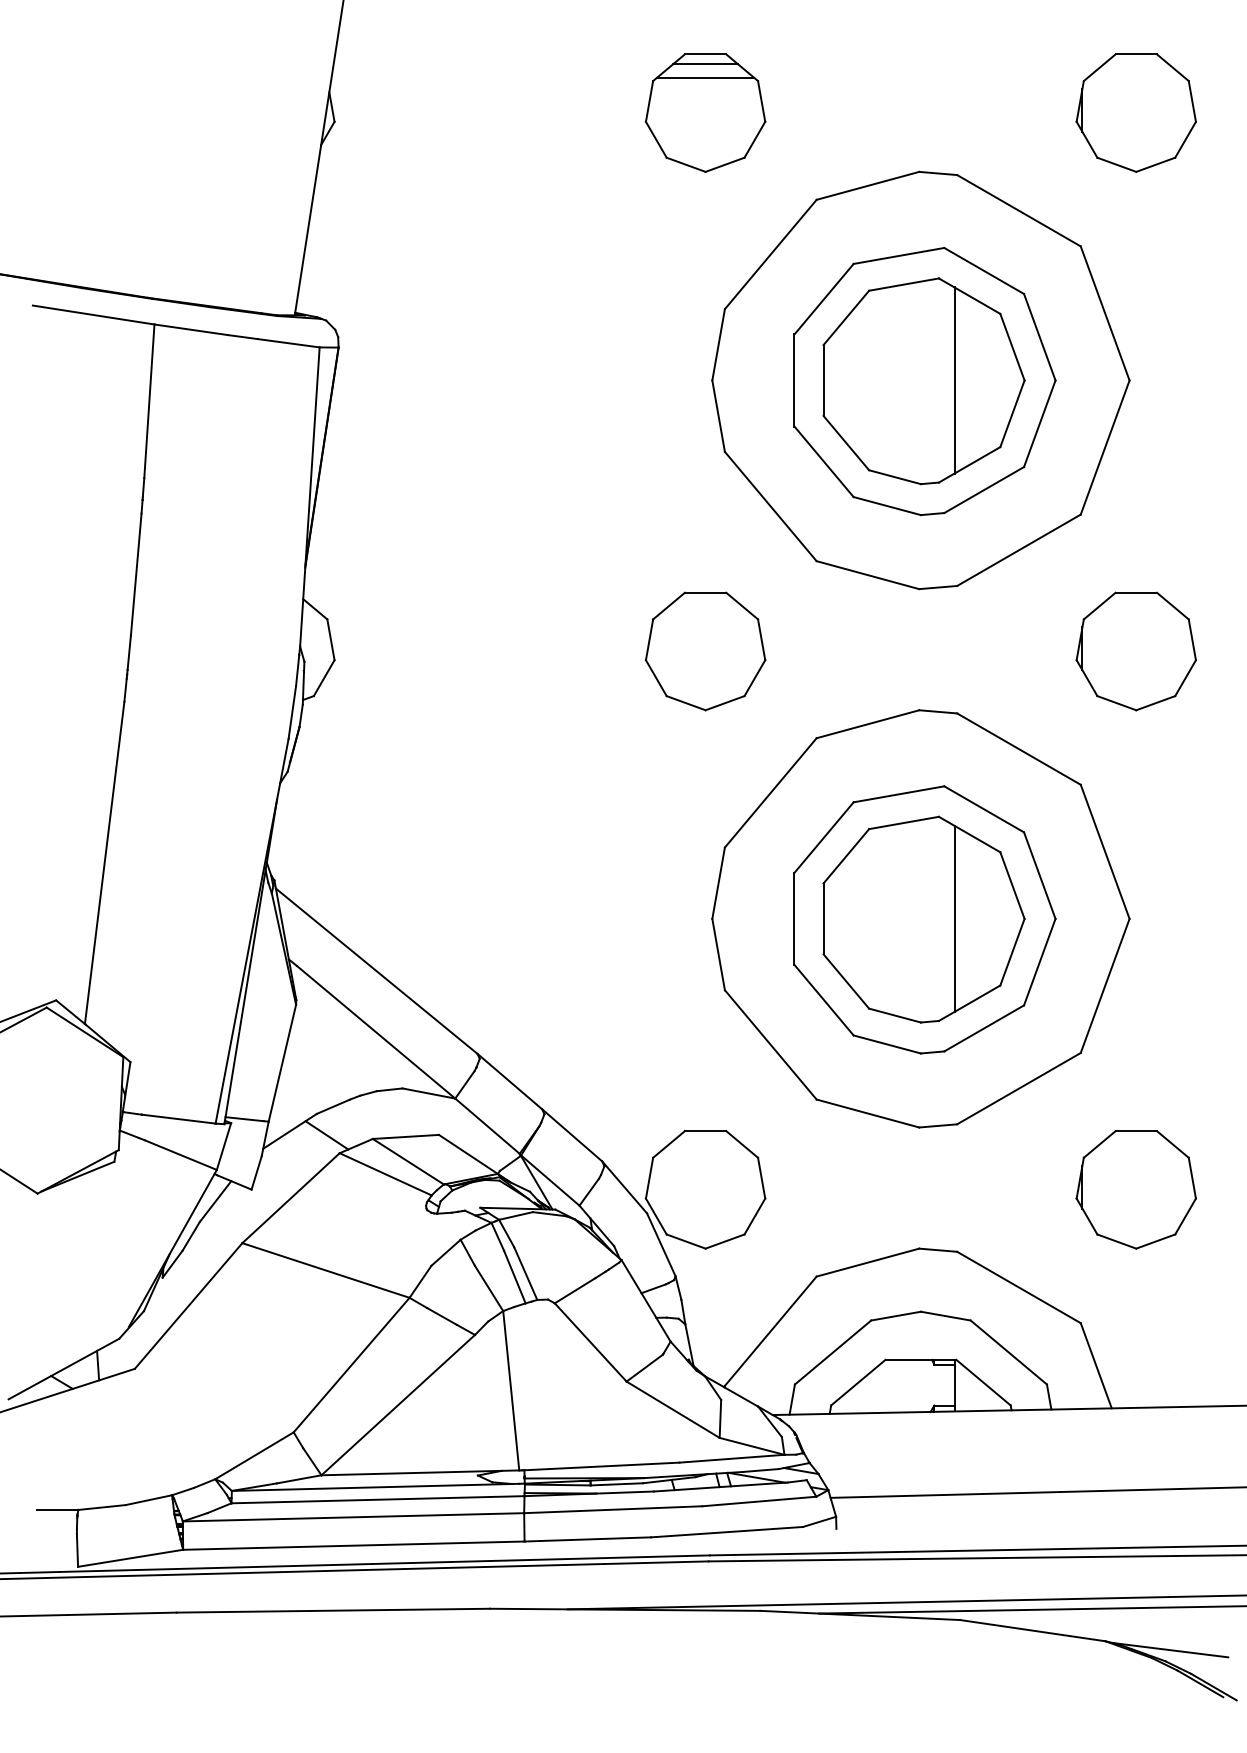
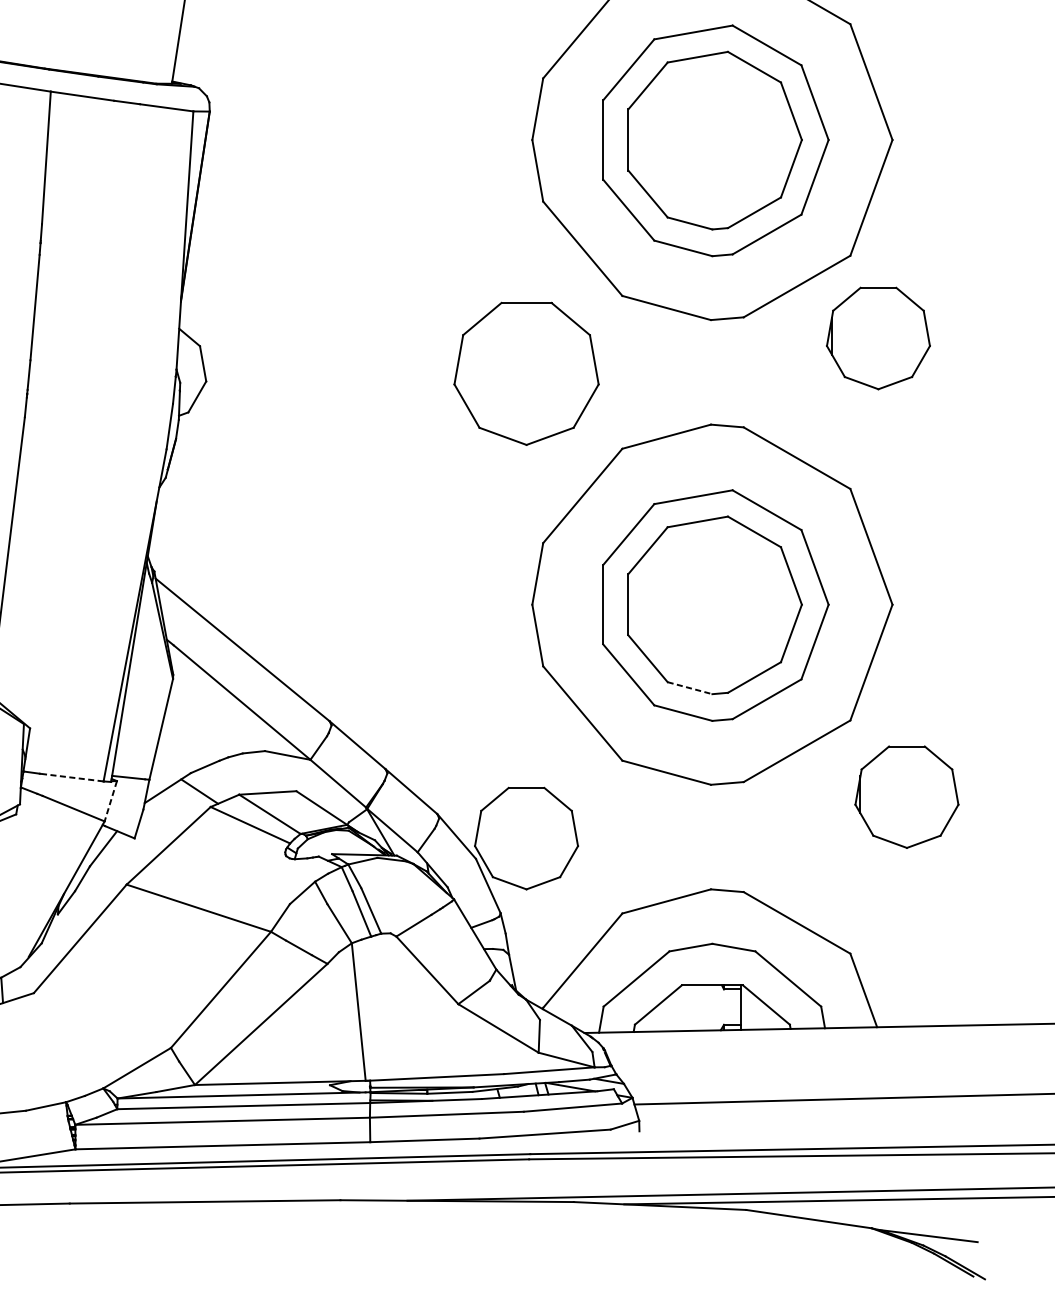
line: (954, 380) -> (741, 139), removed
part: (705, 651) -> (526, 373), size x1.4
part: (1135, 651) -> (877, 338), moved
line: (954, 918) -> (741, 604), removed
line: (895, 1015) -> (690, 688), solid -> dashed
line: (178, 1119) -> (71, 777), solid -> dashed
line: (223, 1147) -> (110, 802), solid -> dashed
part: (1135, 1189) -> (906, 796), moved

